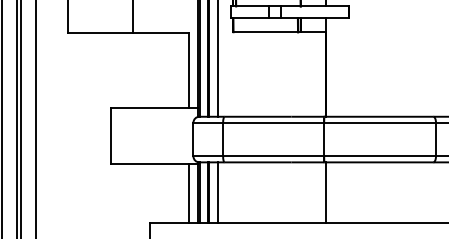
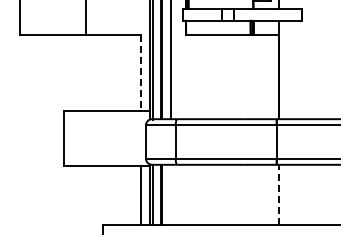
line: (188, 70) -> (141, 72), solid -> dashed
line: (326, 191) -> (279, 193), solid -> dashed
line: (217, 192) -> (170, 194), removed

